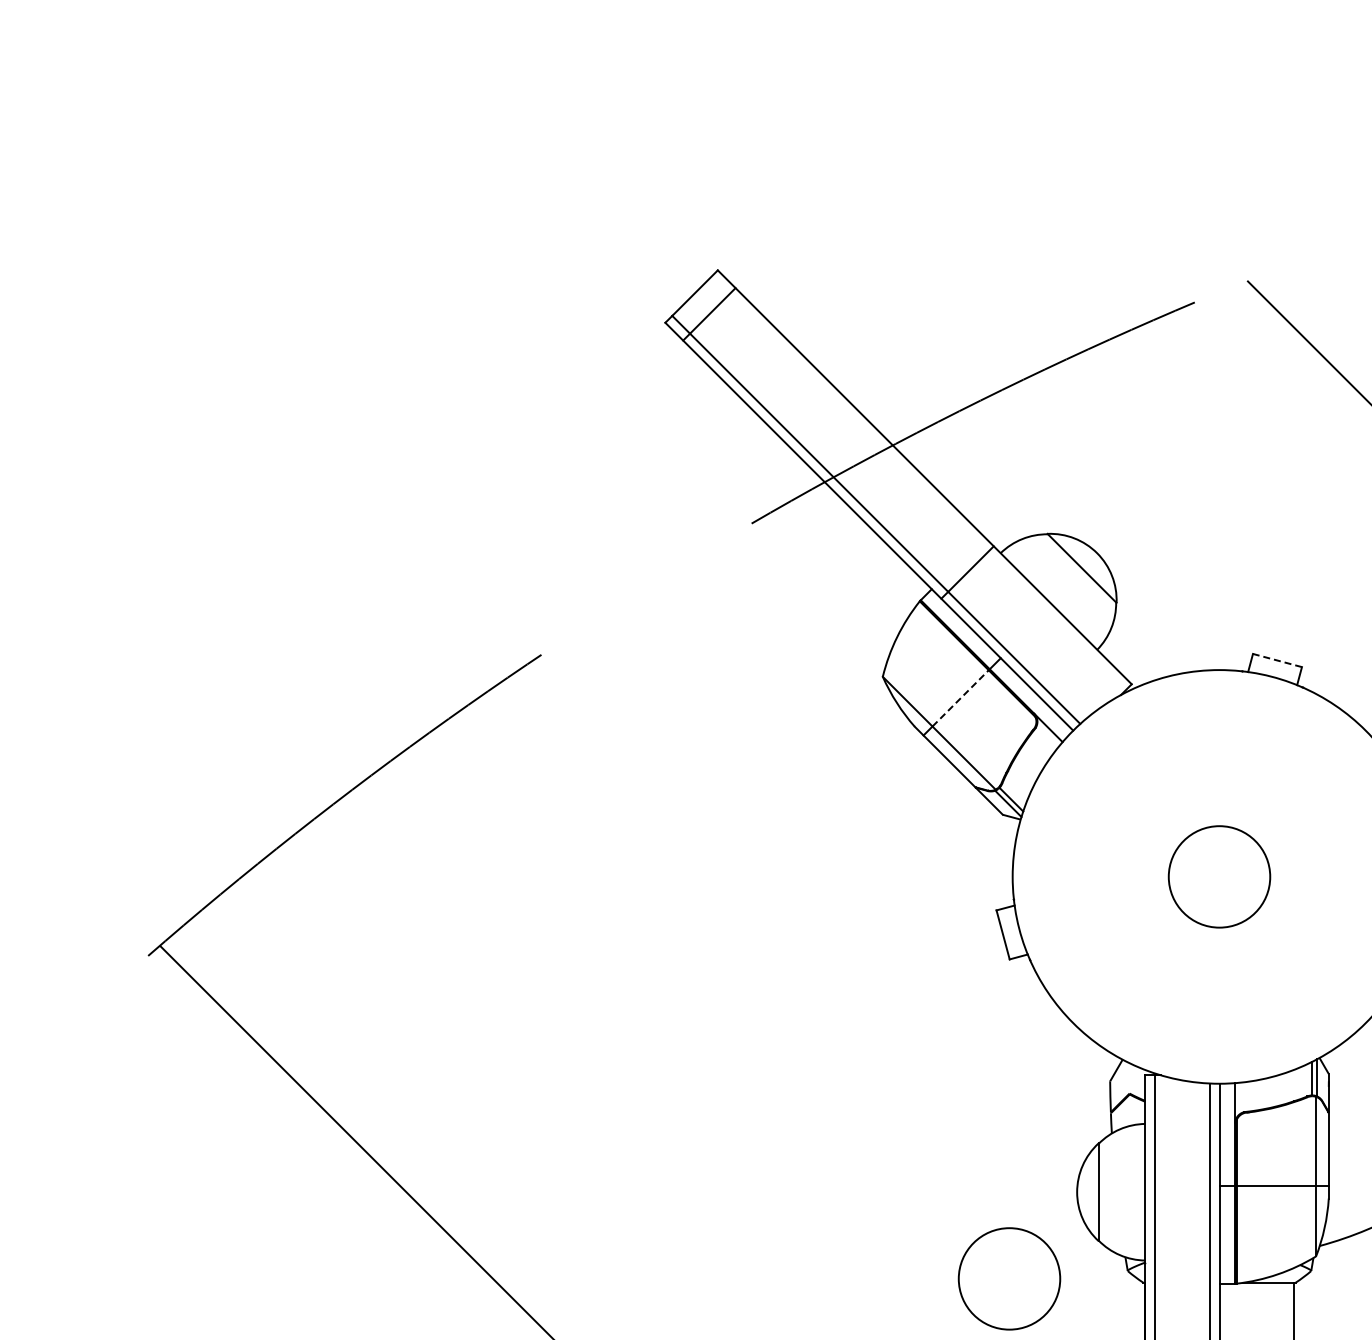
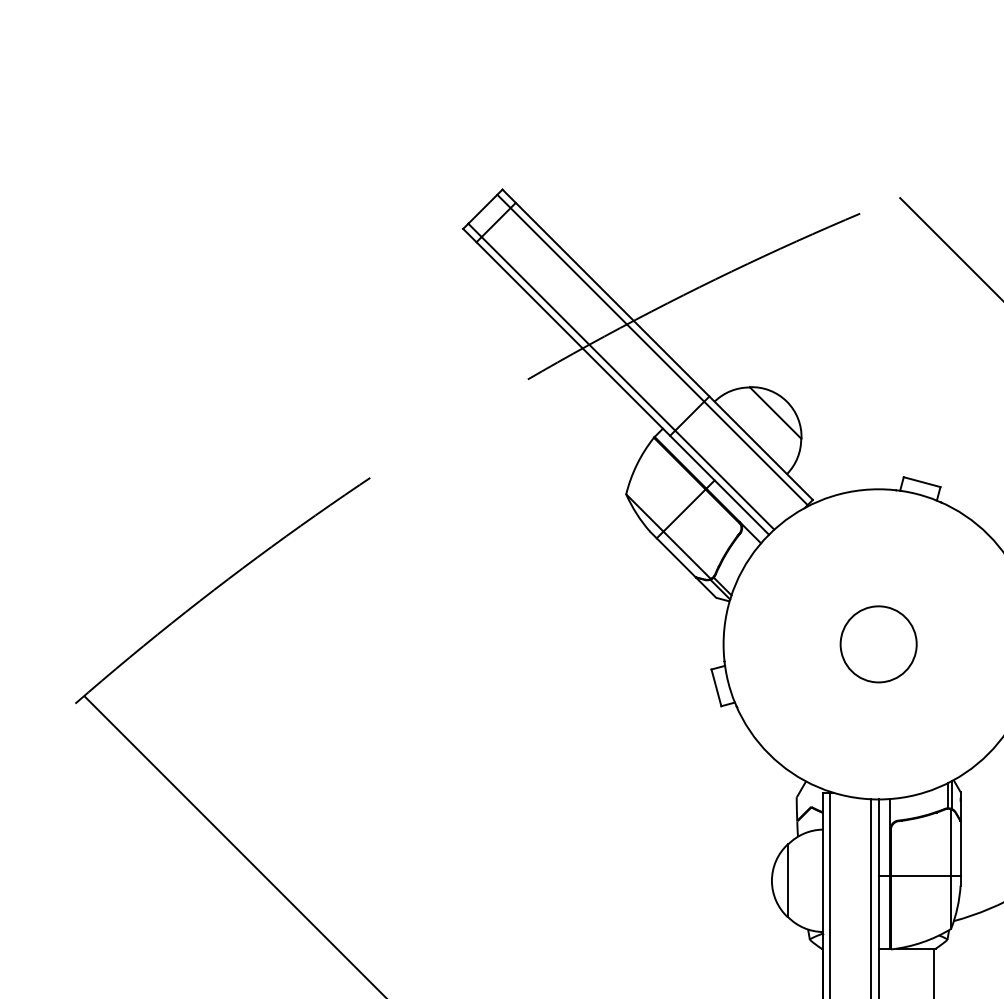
line: (917, 484) -> (652, 350), added
line: (1277, 660) -> (922, 482), dashed -> solid
line: (961, 697) -> (685, 509), dashed -> solid
circle: (1009, 1278) -> (721, 945), removed

